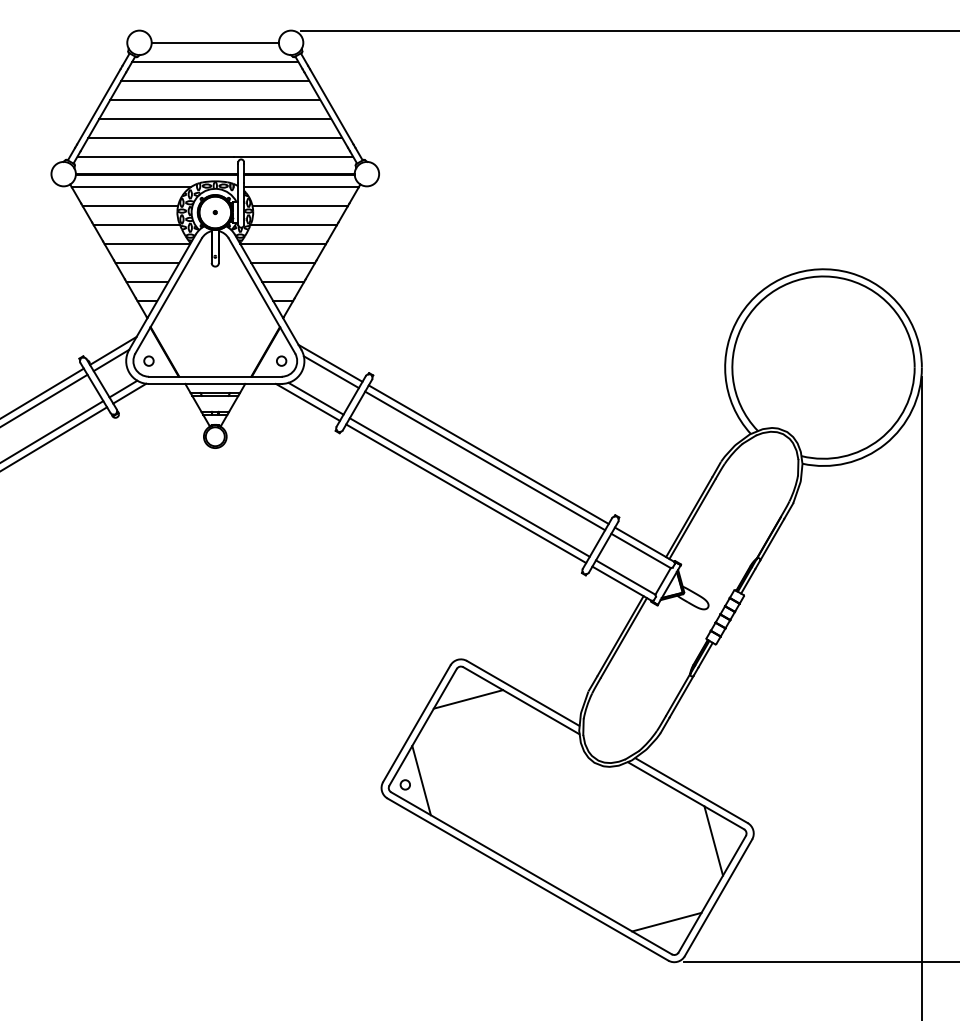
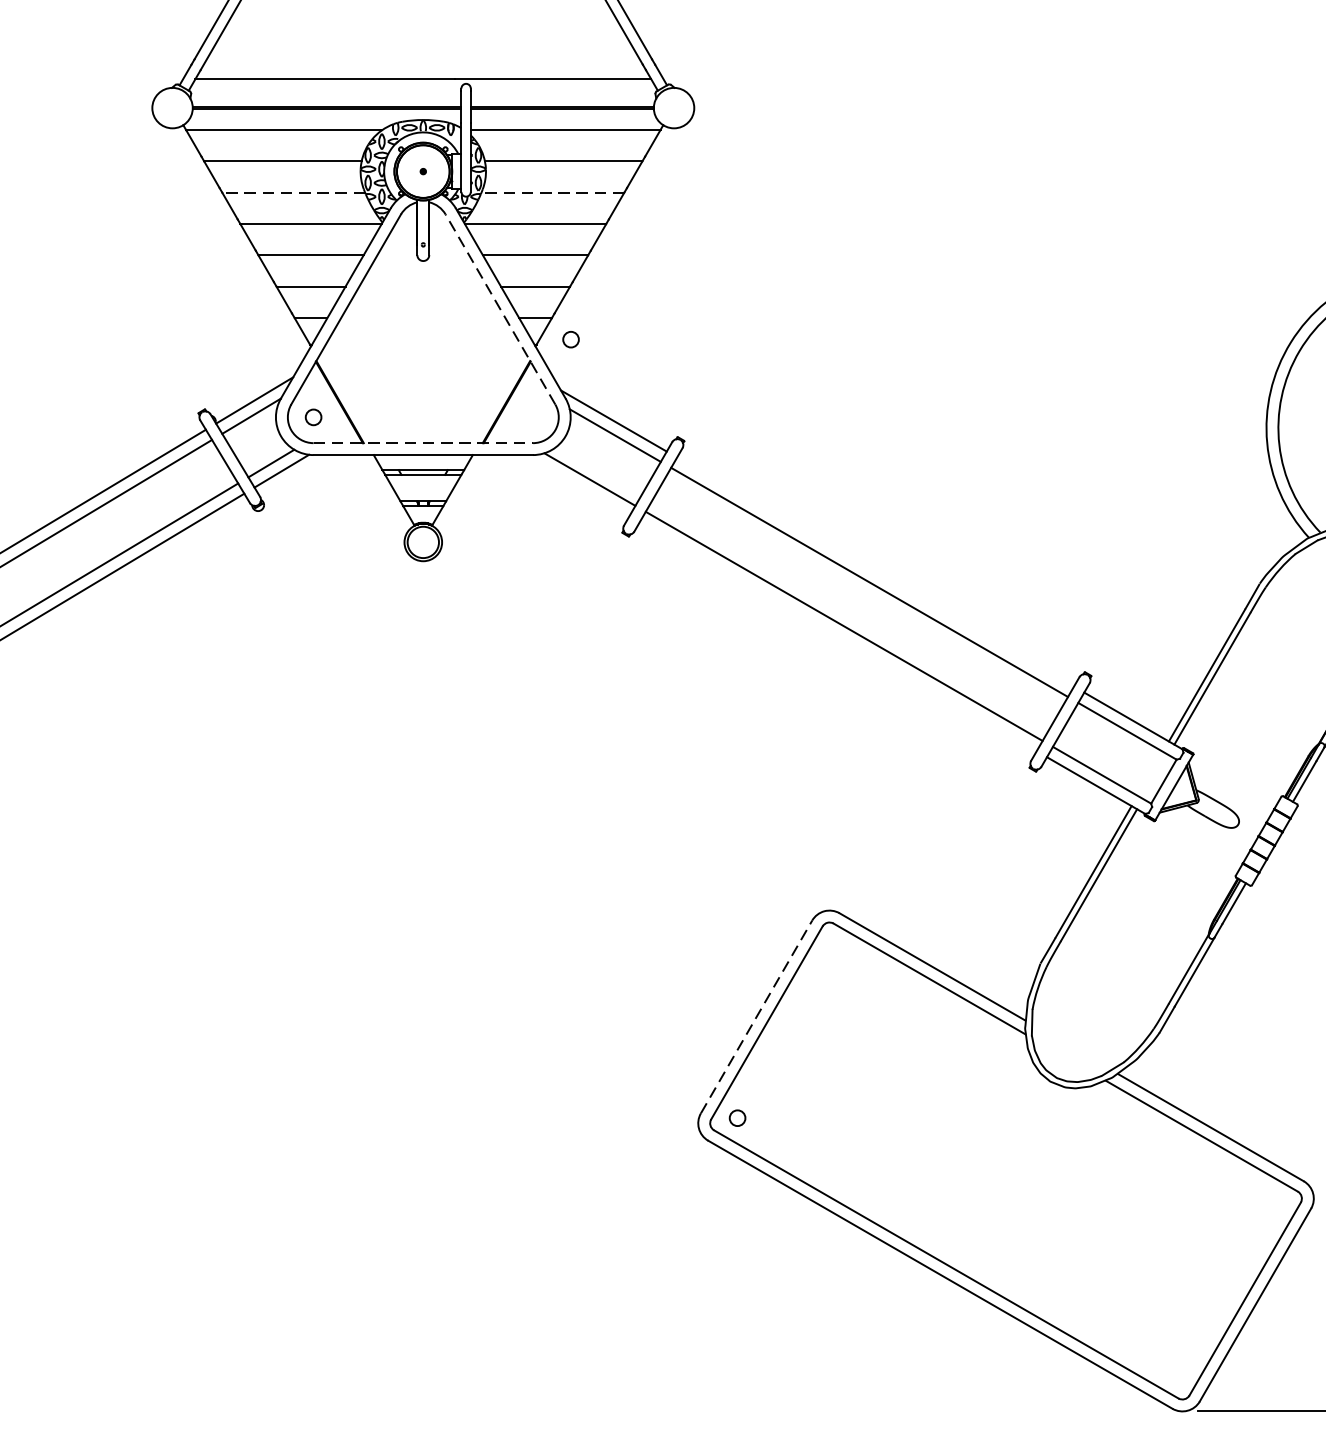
line: (215, 118) -> (423, 16), removed
line: (215, 137) -> (423, 47), removed
line: (136, 225) -> (292, 193), solid -> dashed
line: (293, 225) -> (552, 193), solid -> dashed
line: (261, 295) -> (499, 308), solid -> dashed
circle: (281, 360) -> (570, 338), moved
line: (215, 376) -> (423, 442), solid -> dashed
line: (307, 401) -> (575, 484), removed
line: (488, 454) -> (875, 571), removed
line: (466, 493) -> (838, 636), removed
line: (468, 699) -> (842, 976), removed
line: (417, 723) -> (757, 1016), solid -> dashed
line: (421, 780) -> (764, 1110), removed
line: (713, 840) -> (1247, 1210), removed
line: (666, 921) -> (1169, 1344), removed

